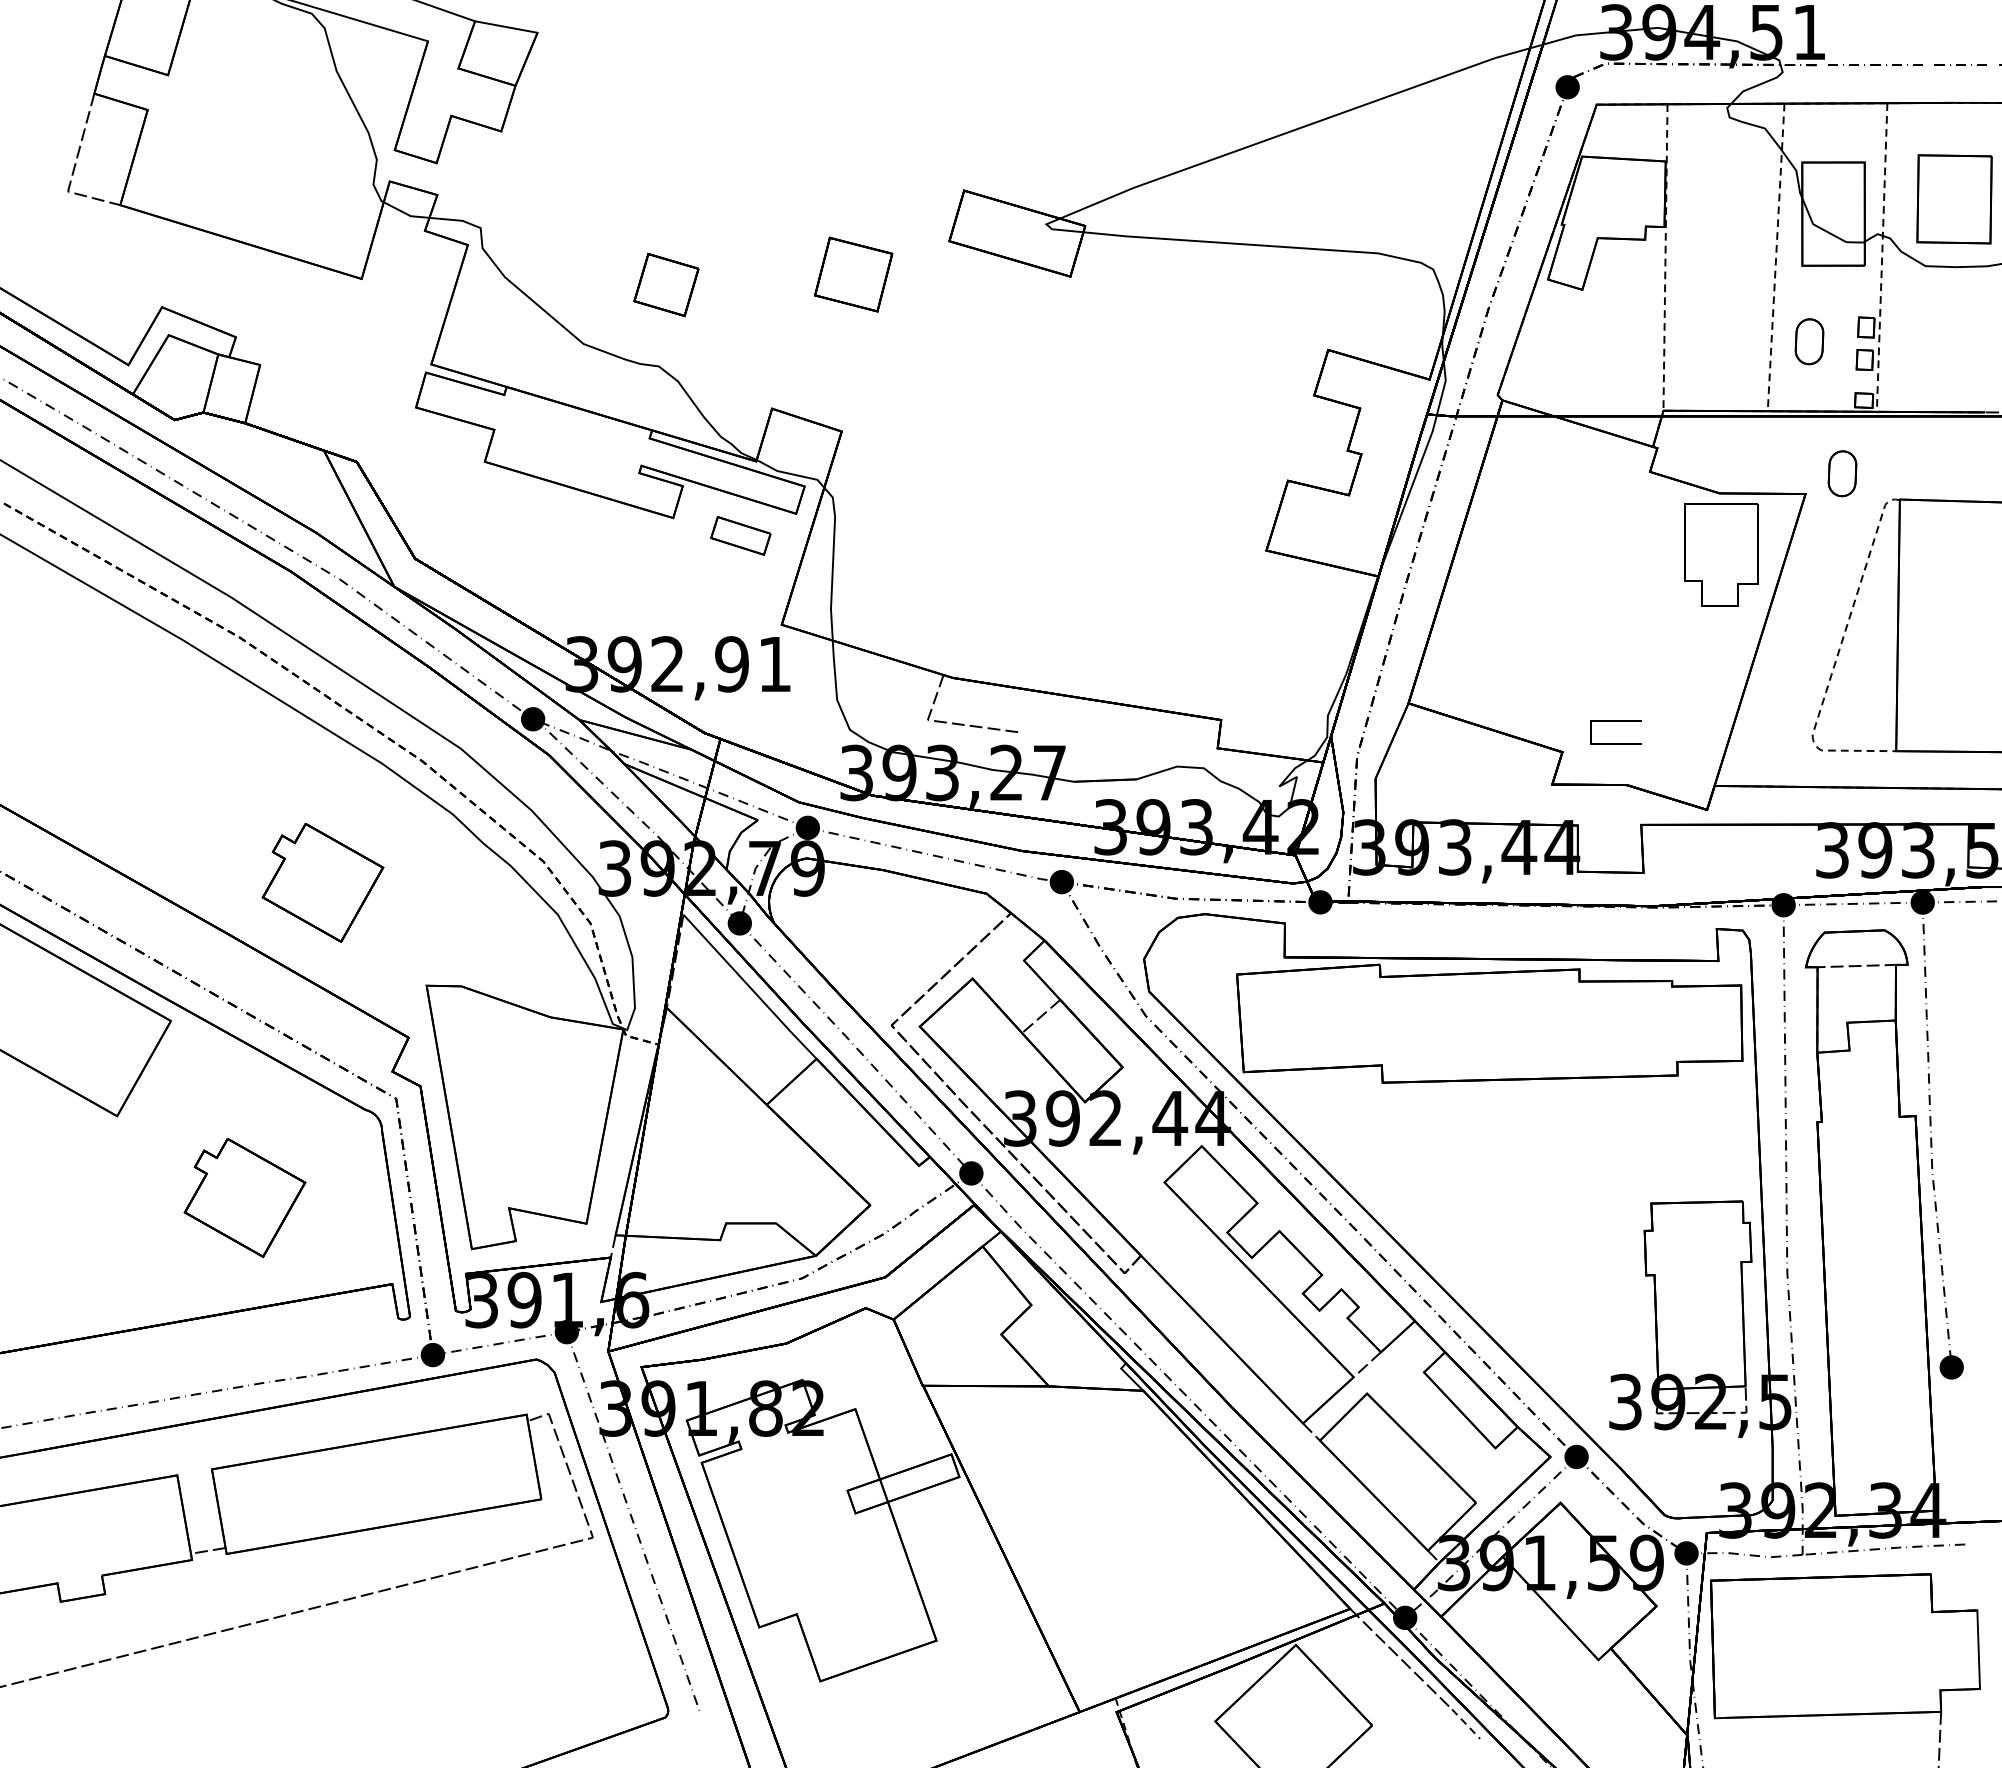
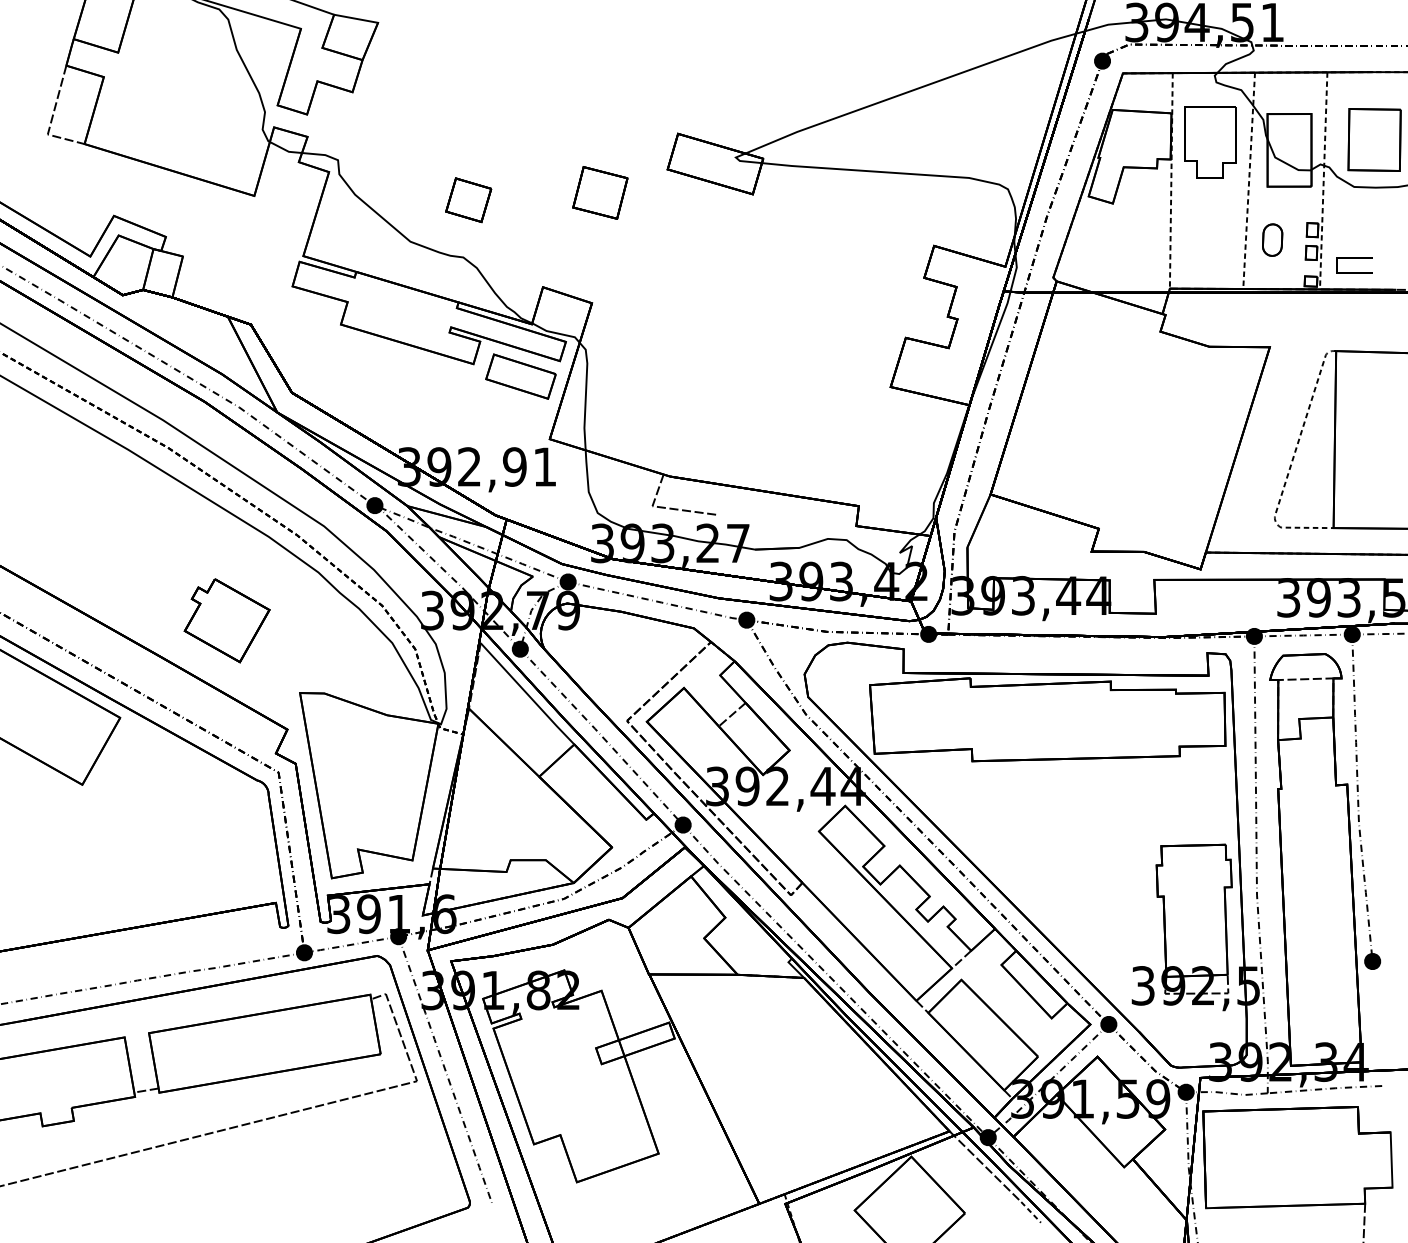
part: (1842, 473) -> (1295, 332), removed
part: (740, 535) -> (520, 376), size x1.67
part: (1721, 554) -> (1210, 142), moved
part: (1615, 721) -> (1354, 257), moved
part: (244, 1197) -> (171, 841), removed

